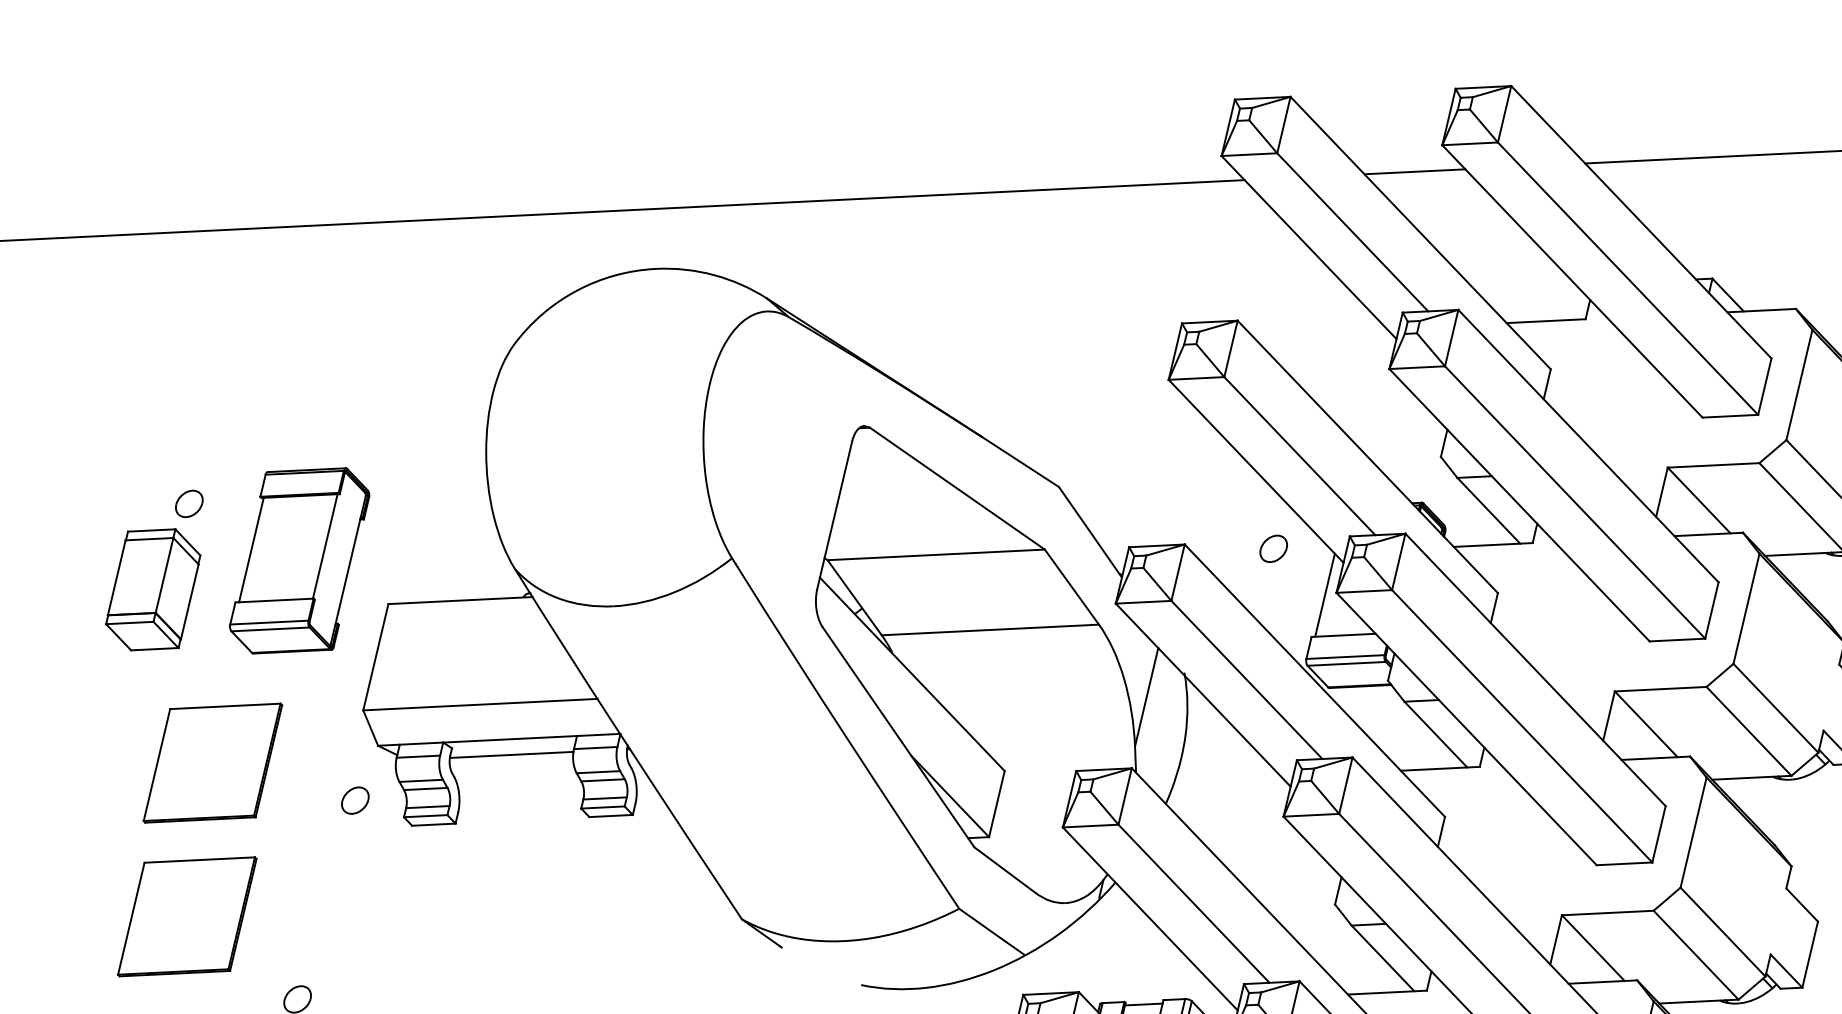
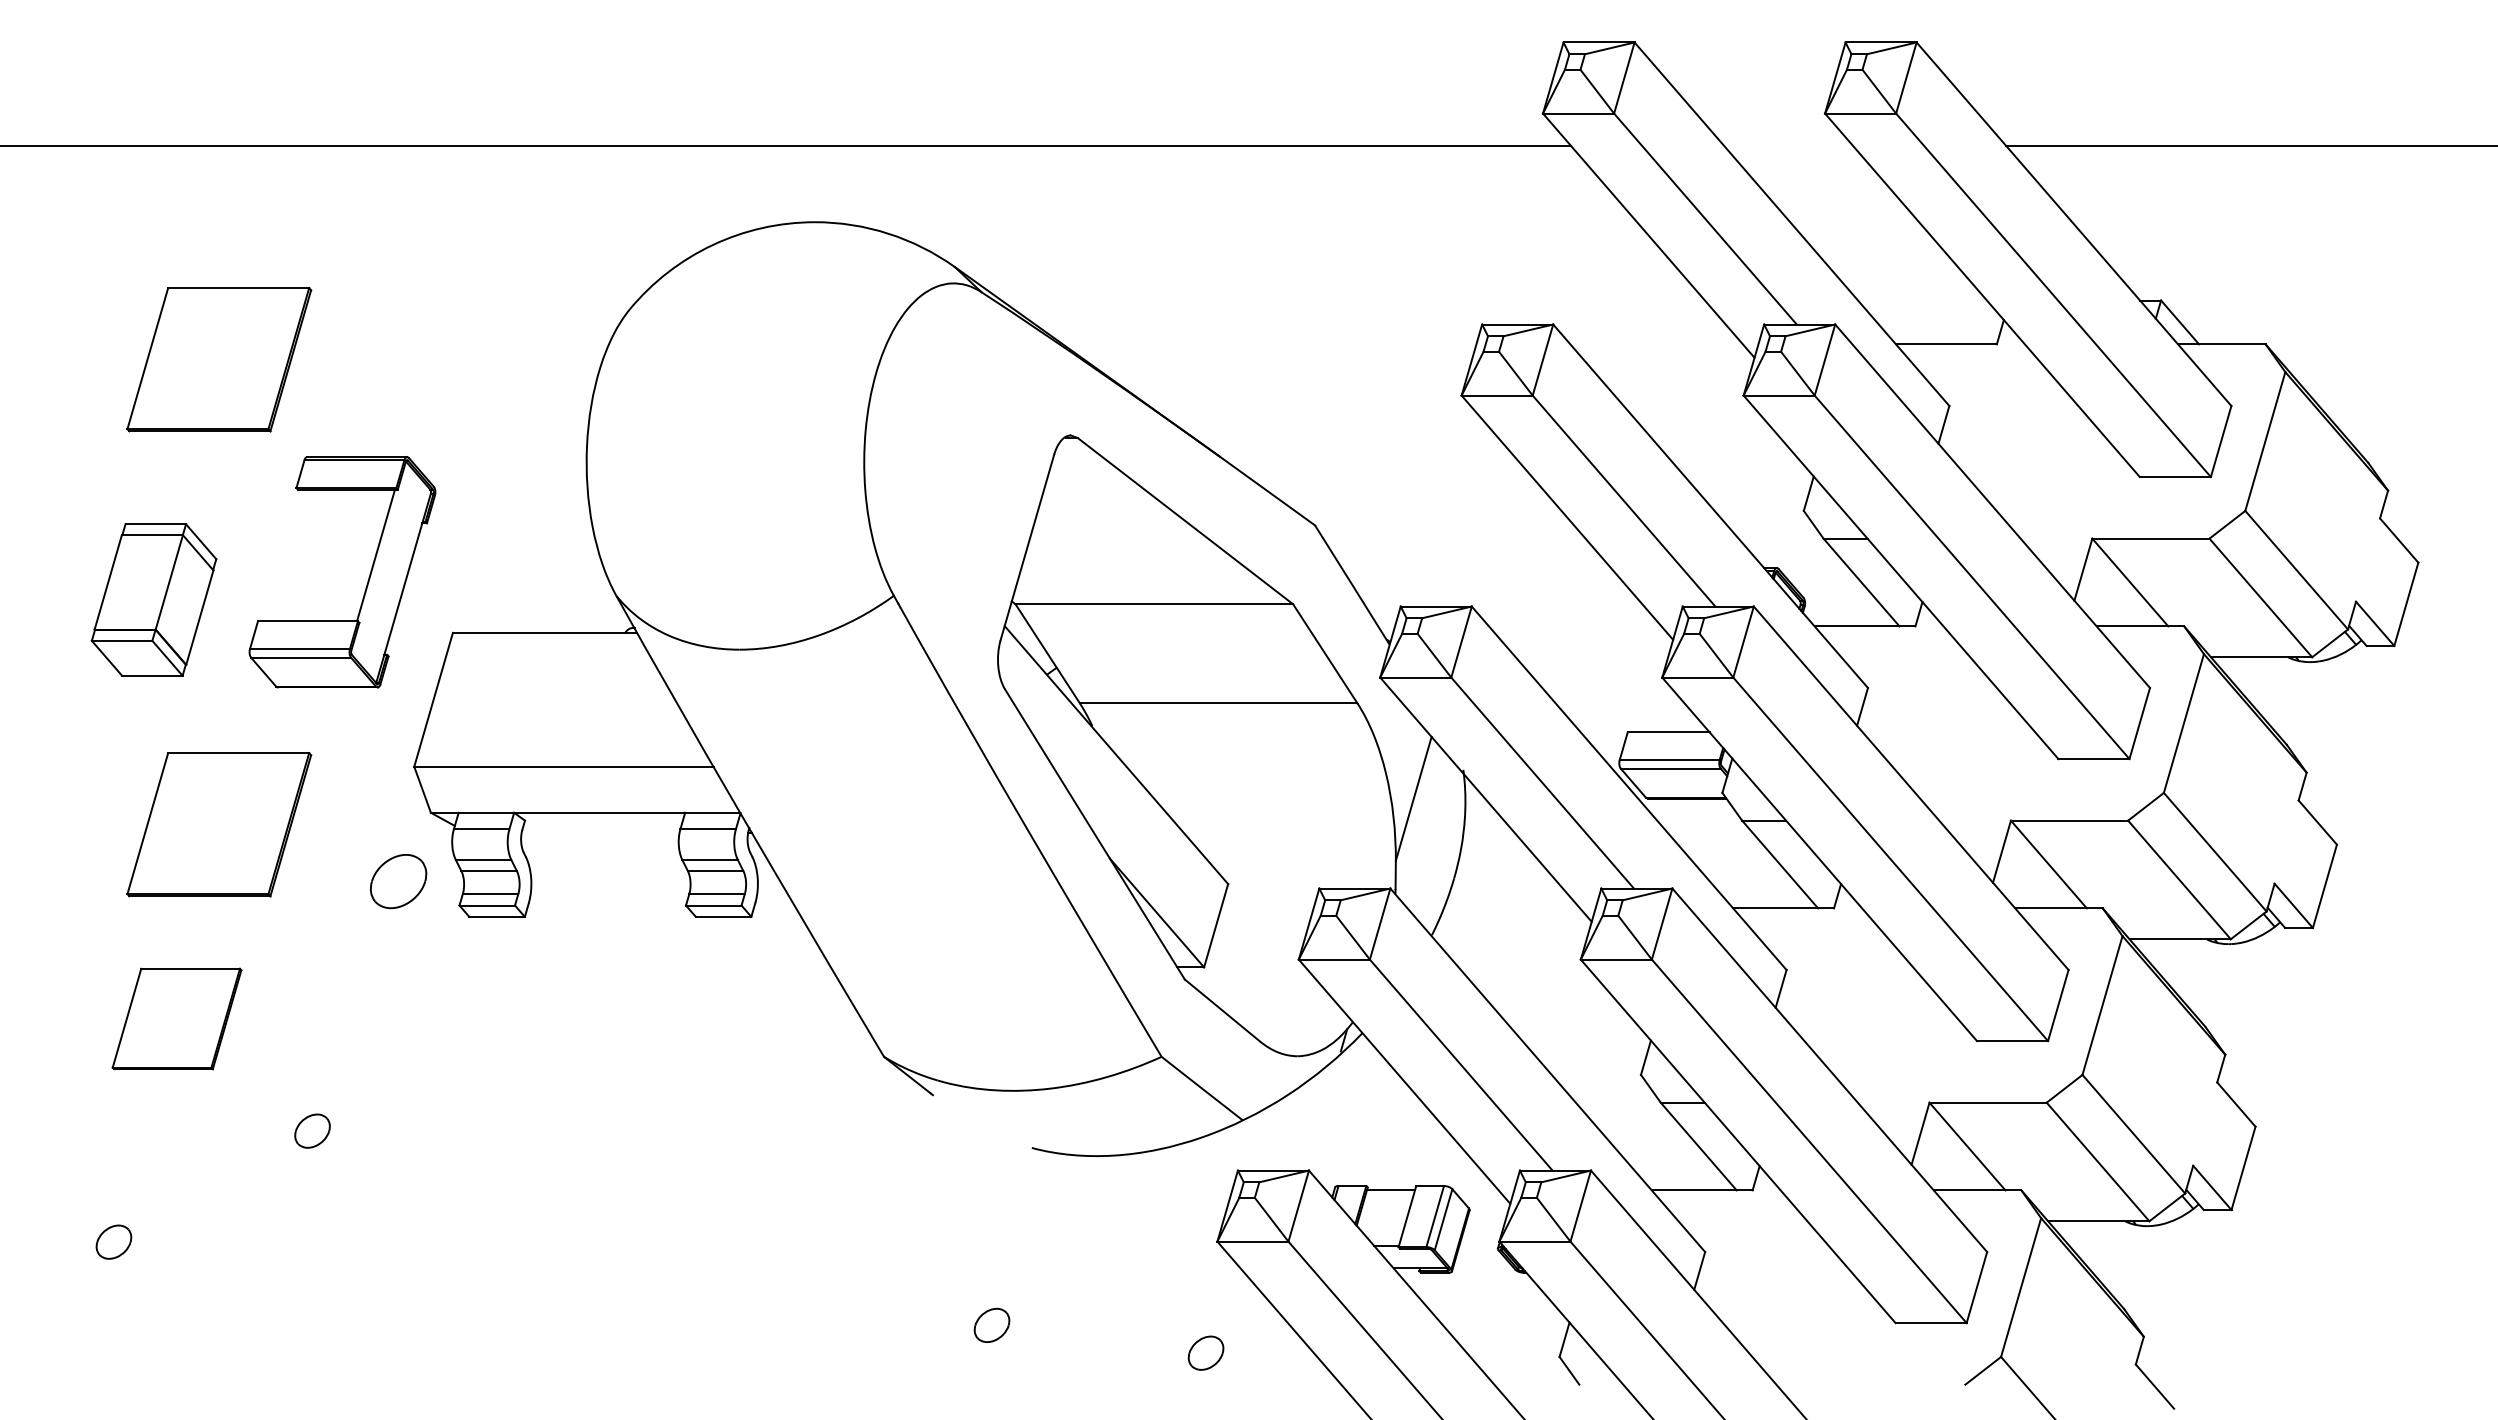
line: (1414, 171) -> (1788, 145), removed
part: (195, 399) -> (219, 359), added
part: (189, 503) -> (205, 492), removed
part: (1273, 548) -> (1584, 617), removed
line: (251, 550) -> (281, 555), removed
line: (1325, 594) -> (1647, 679), removed
line: (511, 754) -> (600, 832), removed
part: (355, 799) -> (398, 880), size x1.6
part: (186, 916) -> (176, 1018), size x0.7

